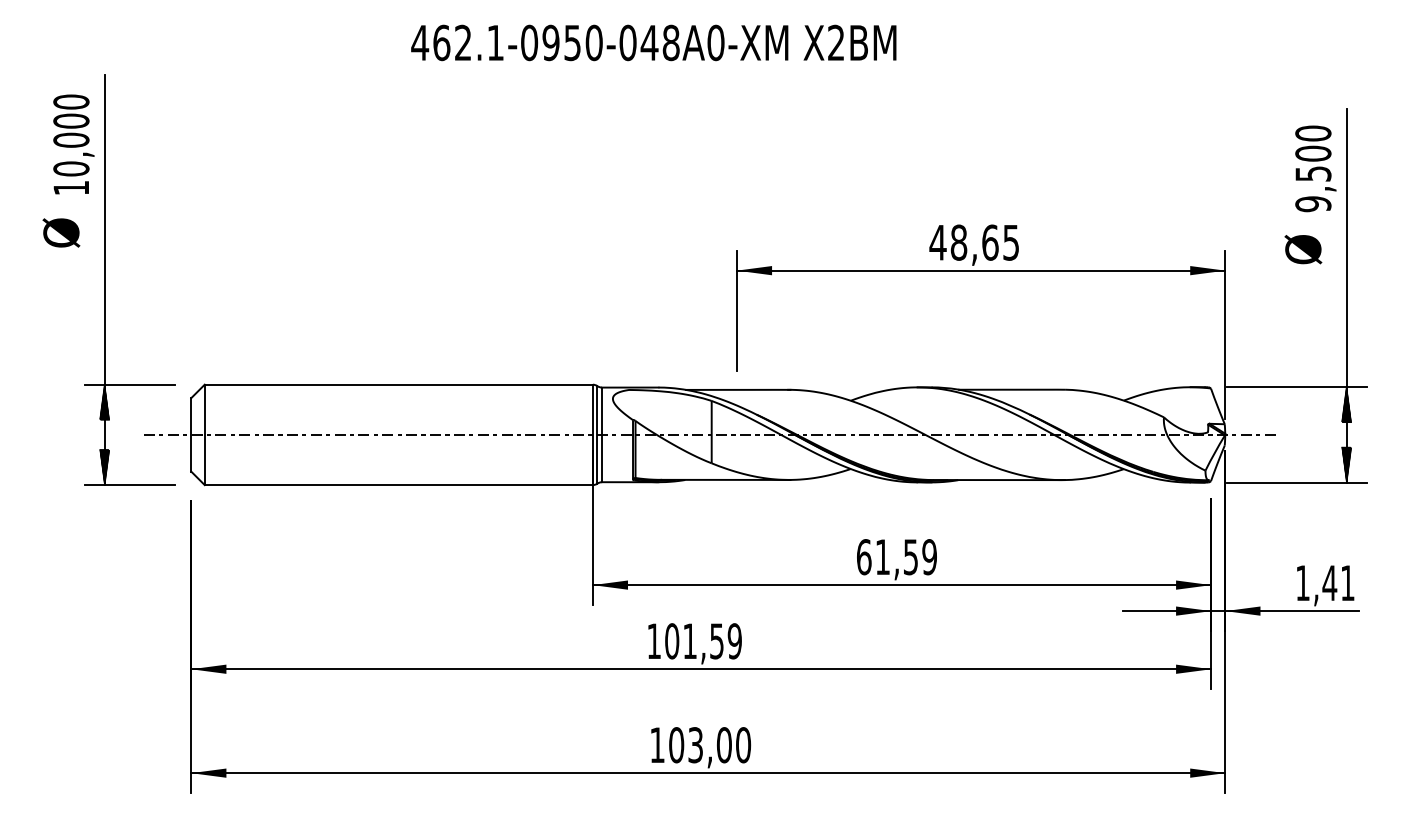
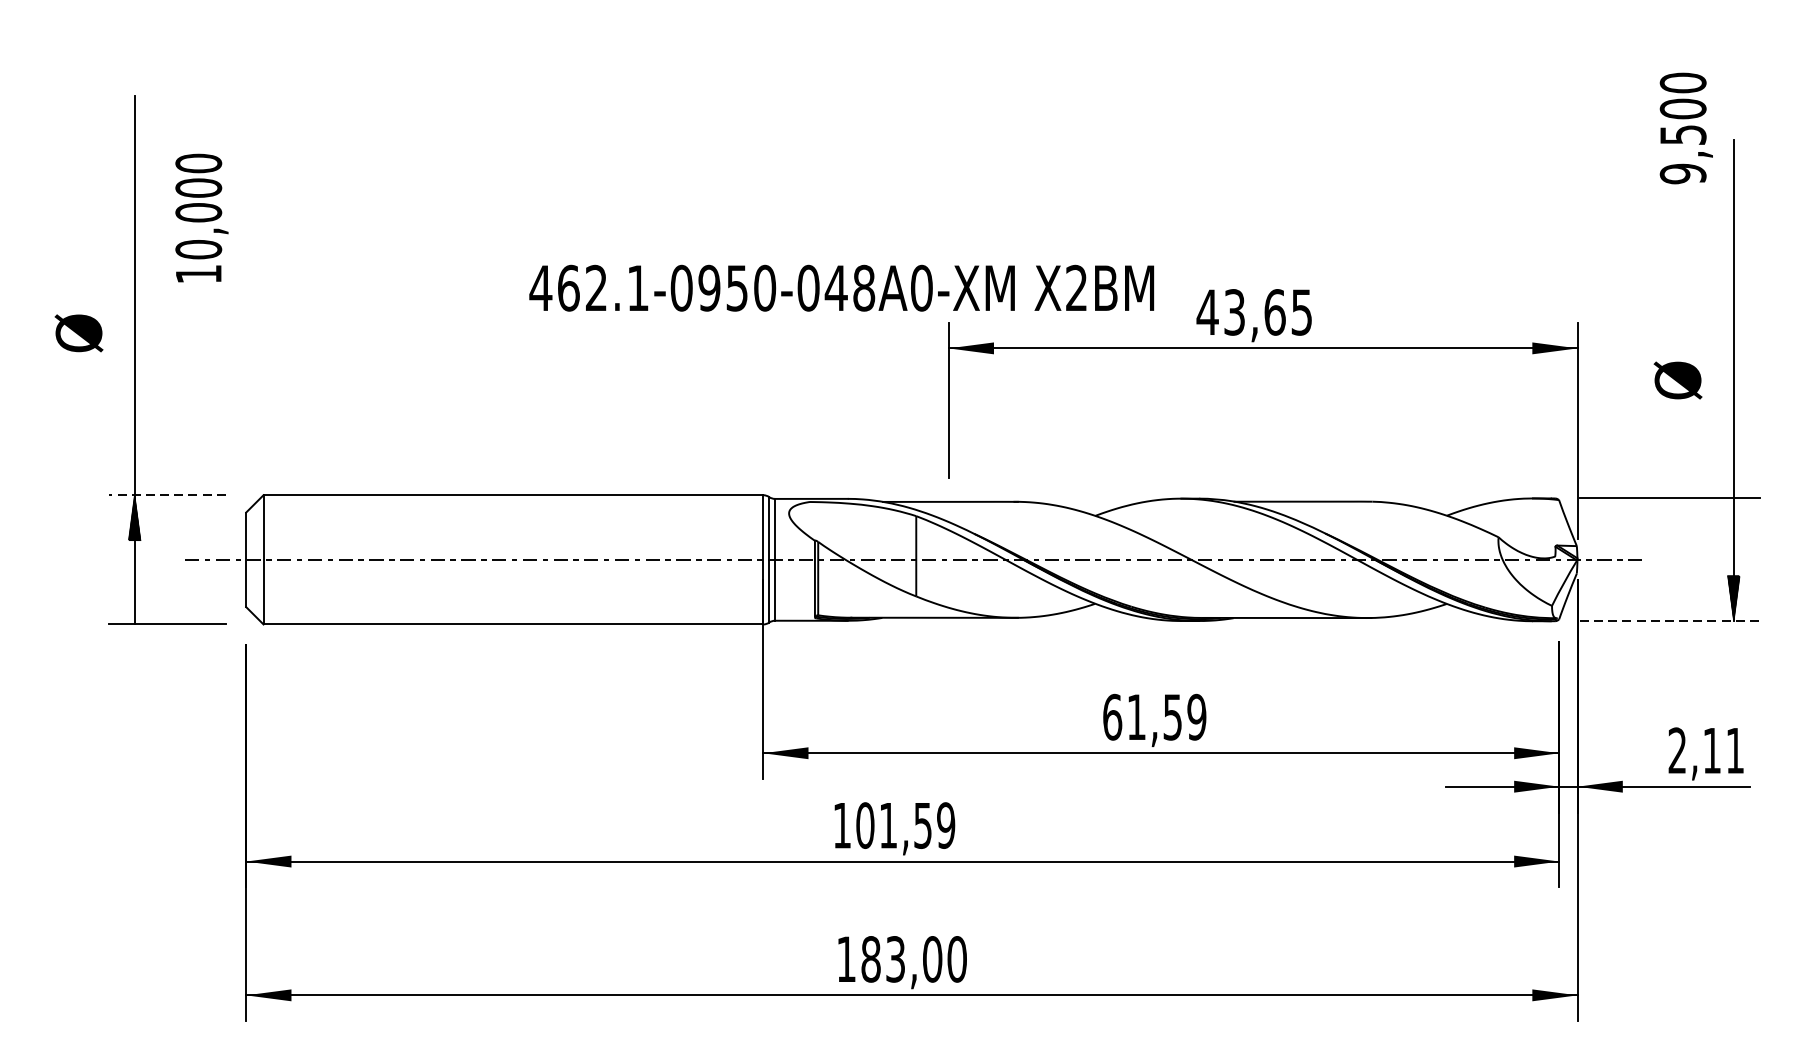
text: (653, 42) -> (841, 287), moved
text: (73, 144) -> (201, 218), moved
text: (1315, 168) -> (1685, 128), moved
text: (61, 232) -> (79, 332), moved
text: (958, 242) -> (1234, 312), 48,65 -> 43,65
text: (1303, 249) -> (1678, 380), moved
line: (129, 384) -> (166, 494), solid -> dashed
hatch: (1346, 404) -> (1733, 520), removed
hatch: (104, 466) -> (134, 600), removed
line: (1296, 482) -> (1669, 621), solid -> dashed
text: (1316, 582) -> (1694, 749), 1,41 -> 2,11
text: (676, 745) -> (870, 959), 103,00 -> 183,00

